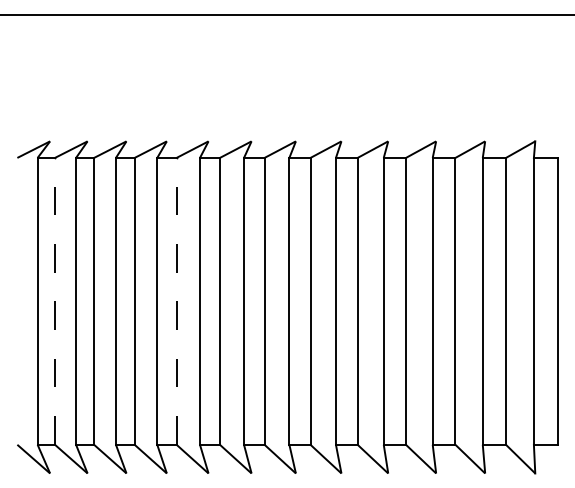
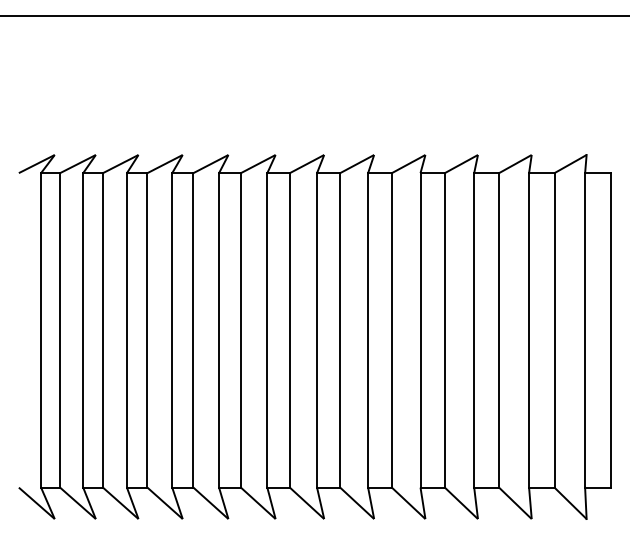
line: (55, 300) -> (60, 329), dashed -> solid
line: (176, 300) -> (193, 329), dashed -> solid

